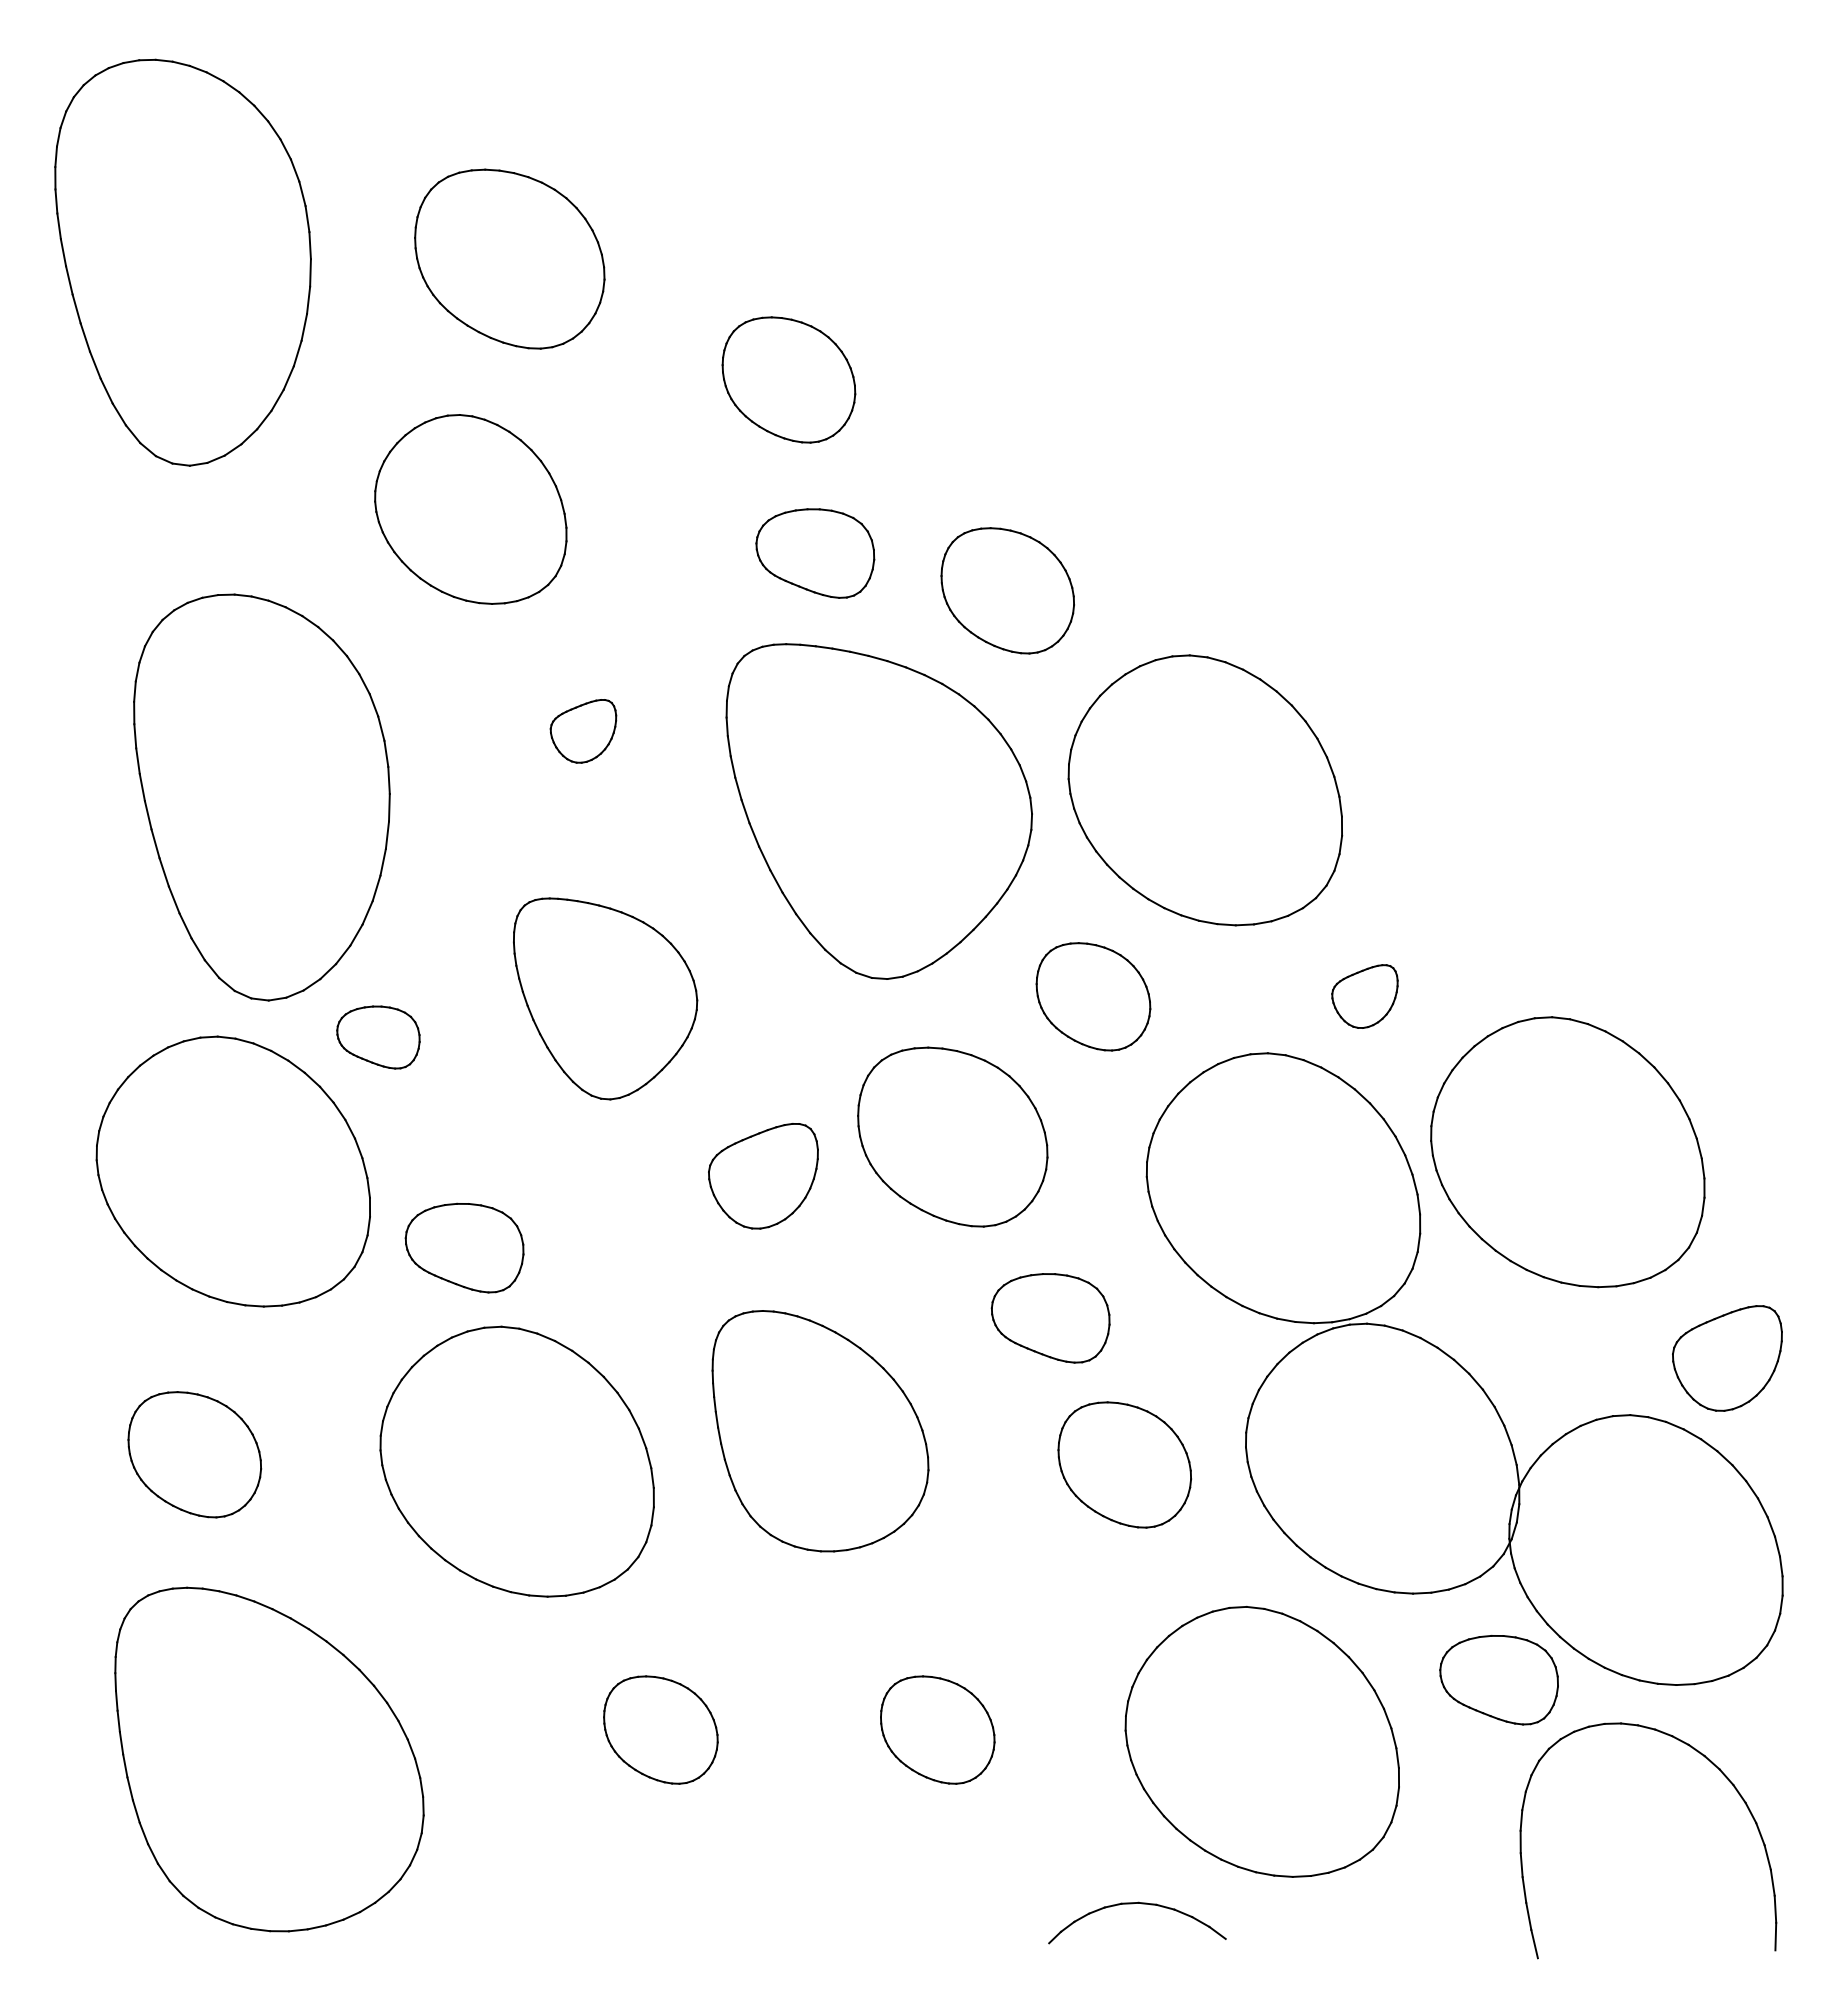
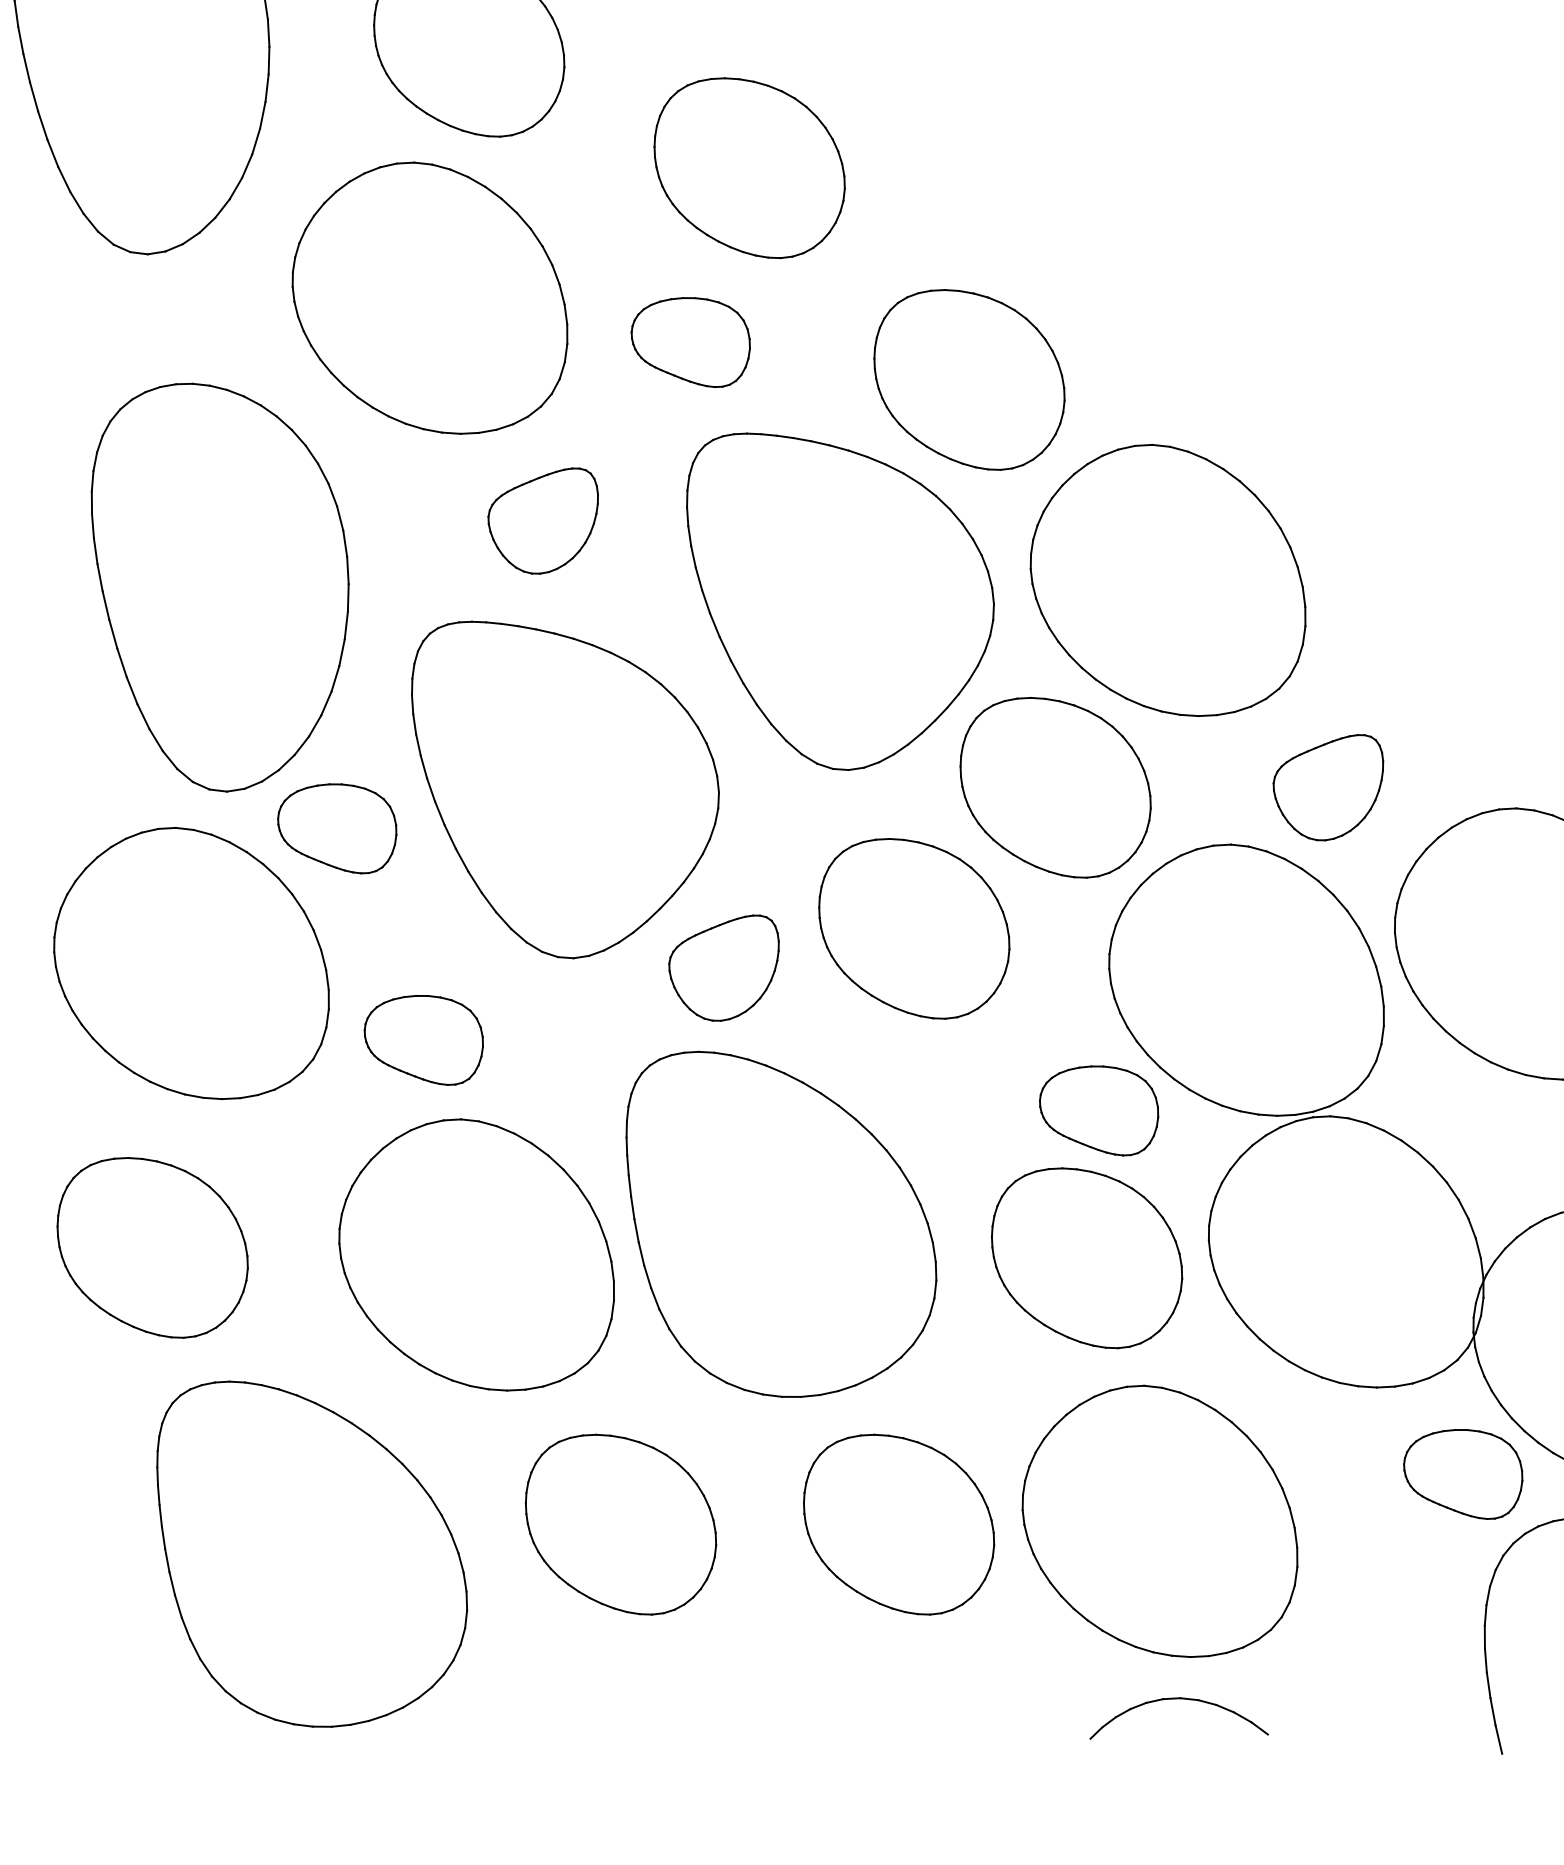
part: (788, 379) -> (749, 167), size x1.43
part: (470, 509) -> (429, 298), size x1.43
part: (815, 553) -> (690, 342), moved
part: (1007, 590) -> (969, 379), size x1.43
part: (583, 731) -> (543, 521), size x1.67
part: (1093, 996) -> (1055, 787), size x1.67
part: (1364, 996) -> (1327, 787), size x1.67
part: (605, 998) -> (565, 789), size x1.67
part: (378, 1037) -> (337, 828), size x1.43
part: (1050, 1318) -> (1098, 1111), moved
part: (820, 1430) -> (781, 1223), size x1.43
part: (194, 1454) -> (152, 1247), size x1.43
part: (1124, 1464) -> (1086, 1257), size x1.43
part: (660, 1729) -> (620, 1524), size x1.67
part: (937, 1729) -> (898, 1524), size x1.67
part: (1261, 1741) -> (1159, 1521), moved
part: (269, 1759) -> (312, 1554), moved
part: (1141, 1904) -> (1183, 1699), moved

